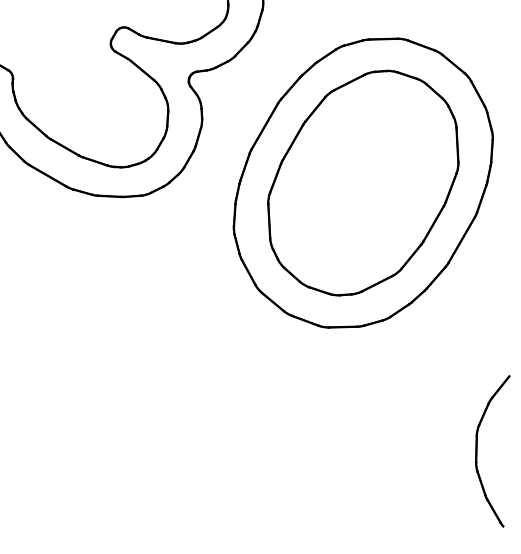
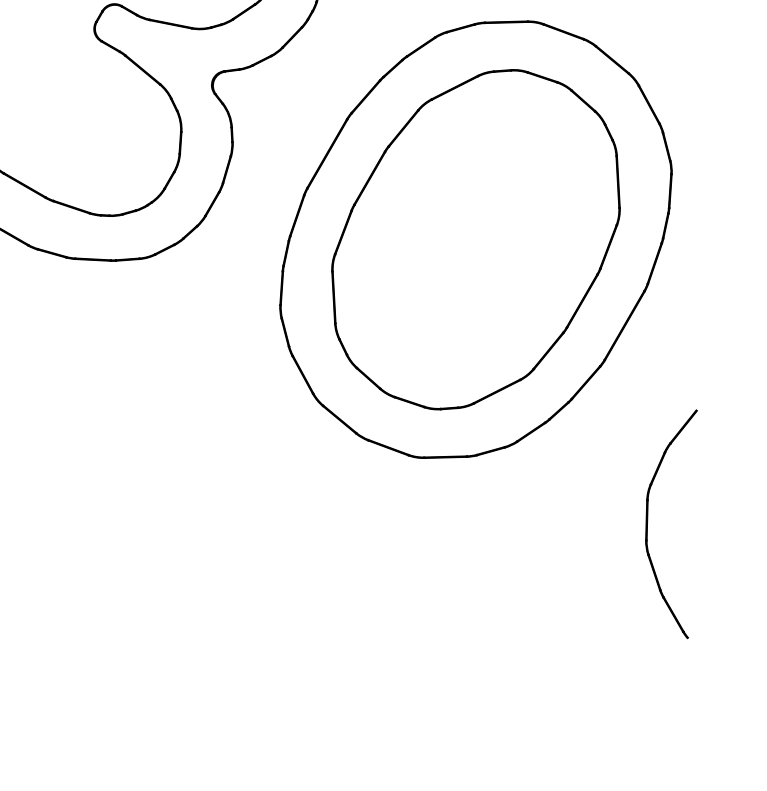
part: (477, 451) -> (648, 524), moved

